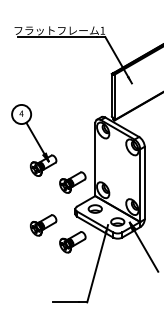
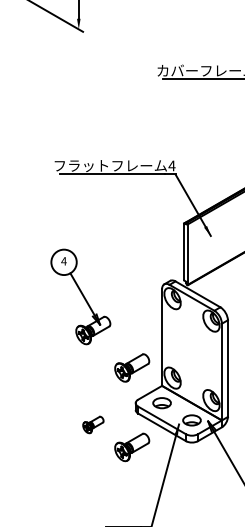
text: (102, 30) -> (171, 165), 1 -> 4
part: (33, 140) -> (80, 296), moved
part: (43, 225) -> (93, 424), size x0.6

